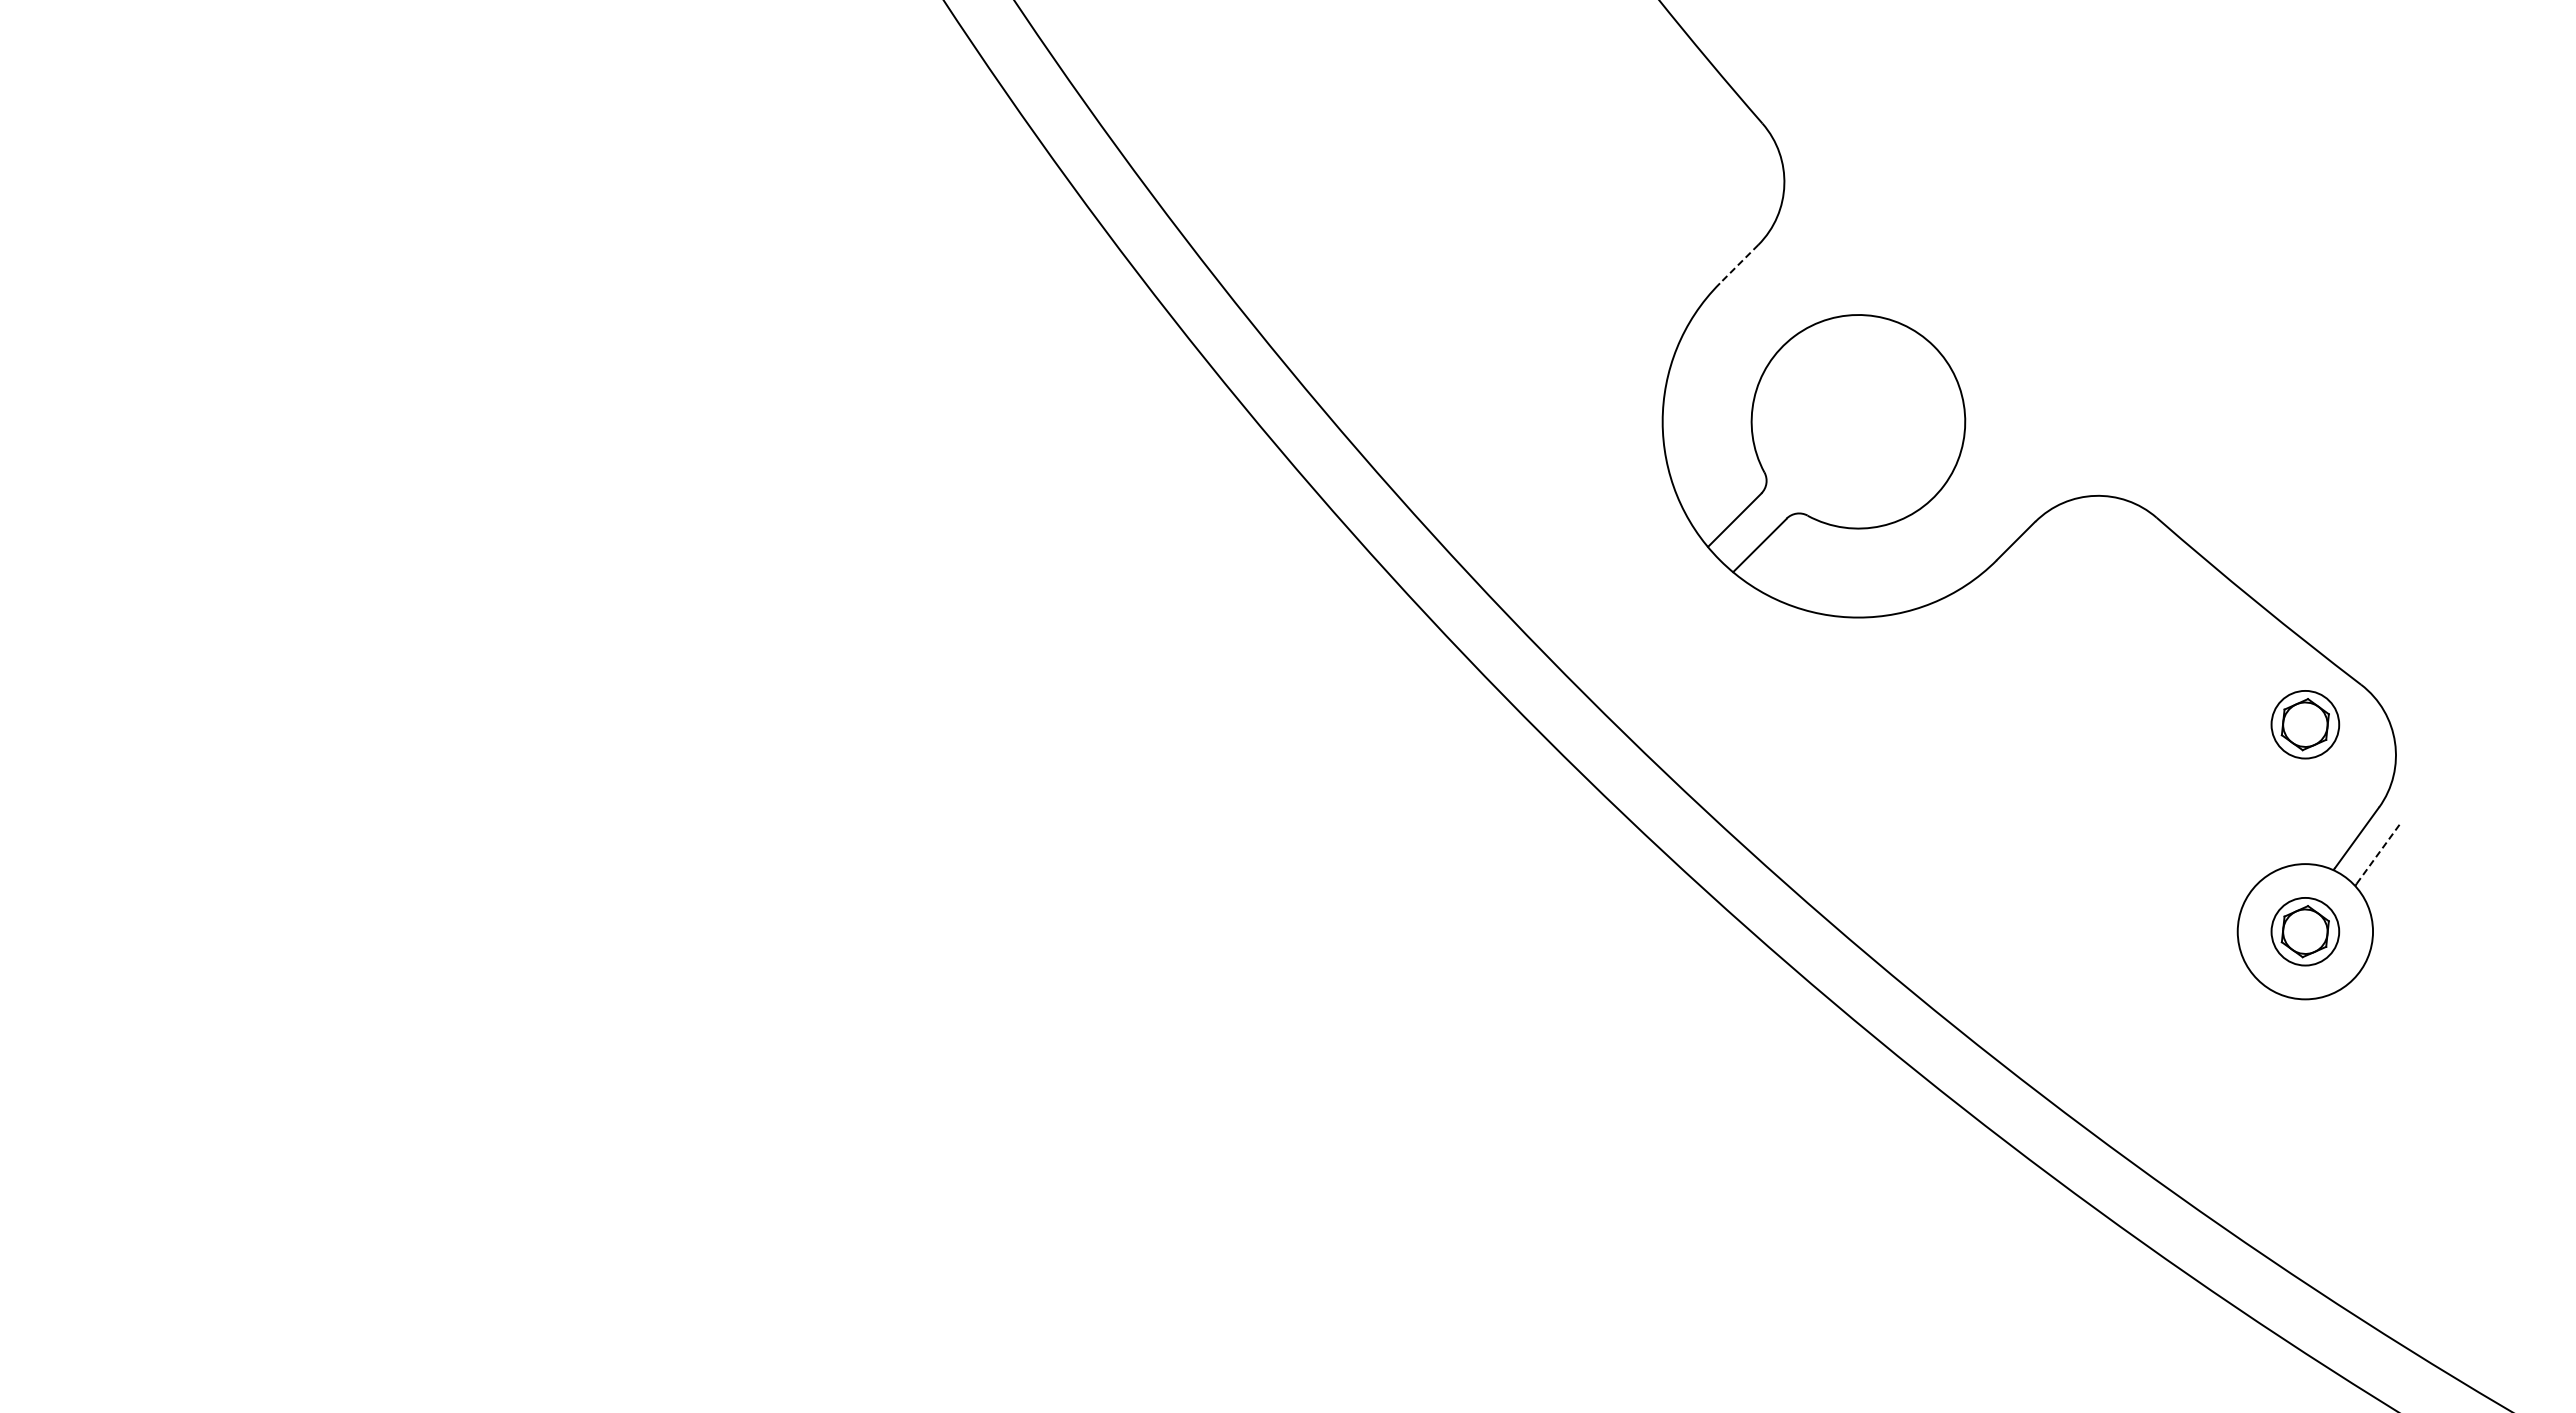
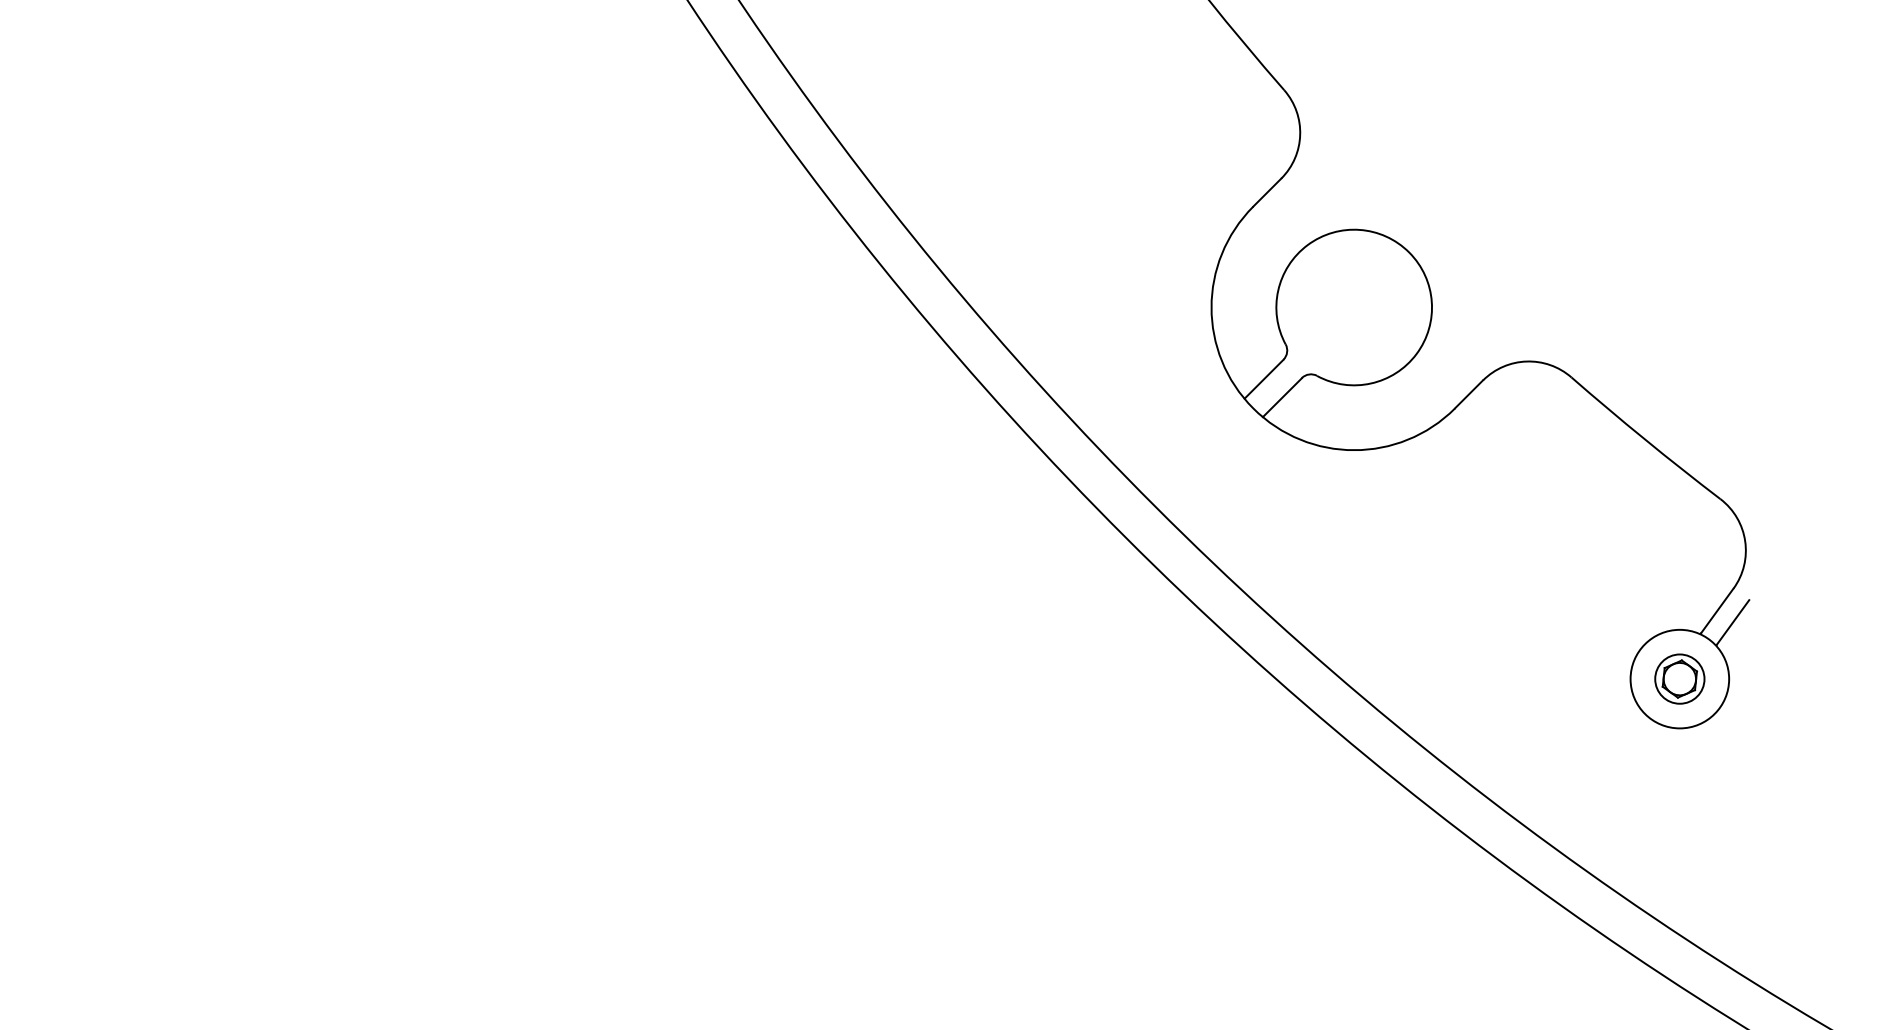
line: (1738, 264) -> (1266, 192), dashed -> solid
part: (2305, 724) -> (1679, 528), removed
line: (2378, 853) -> (1733, 622), dashed -> solid

